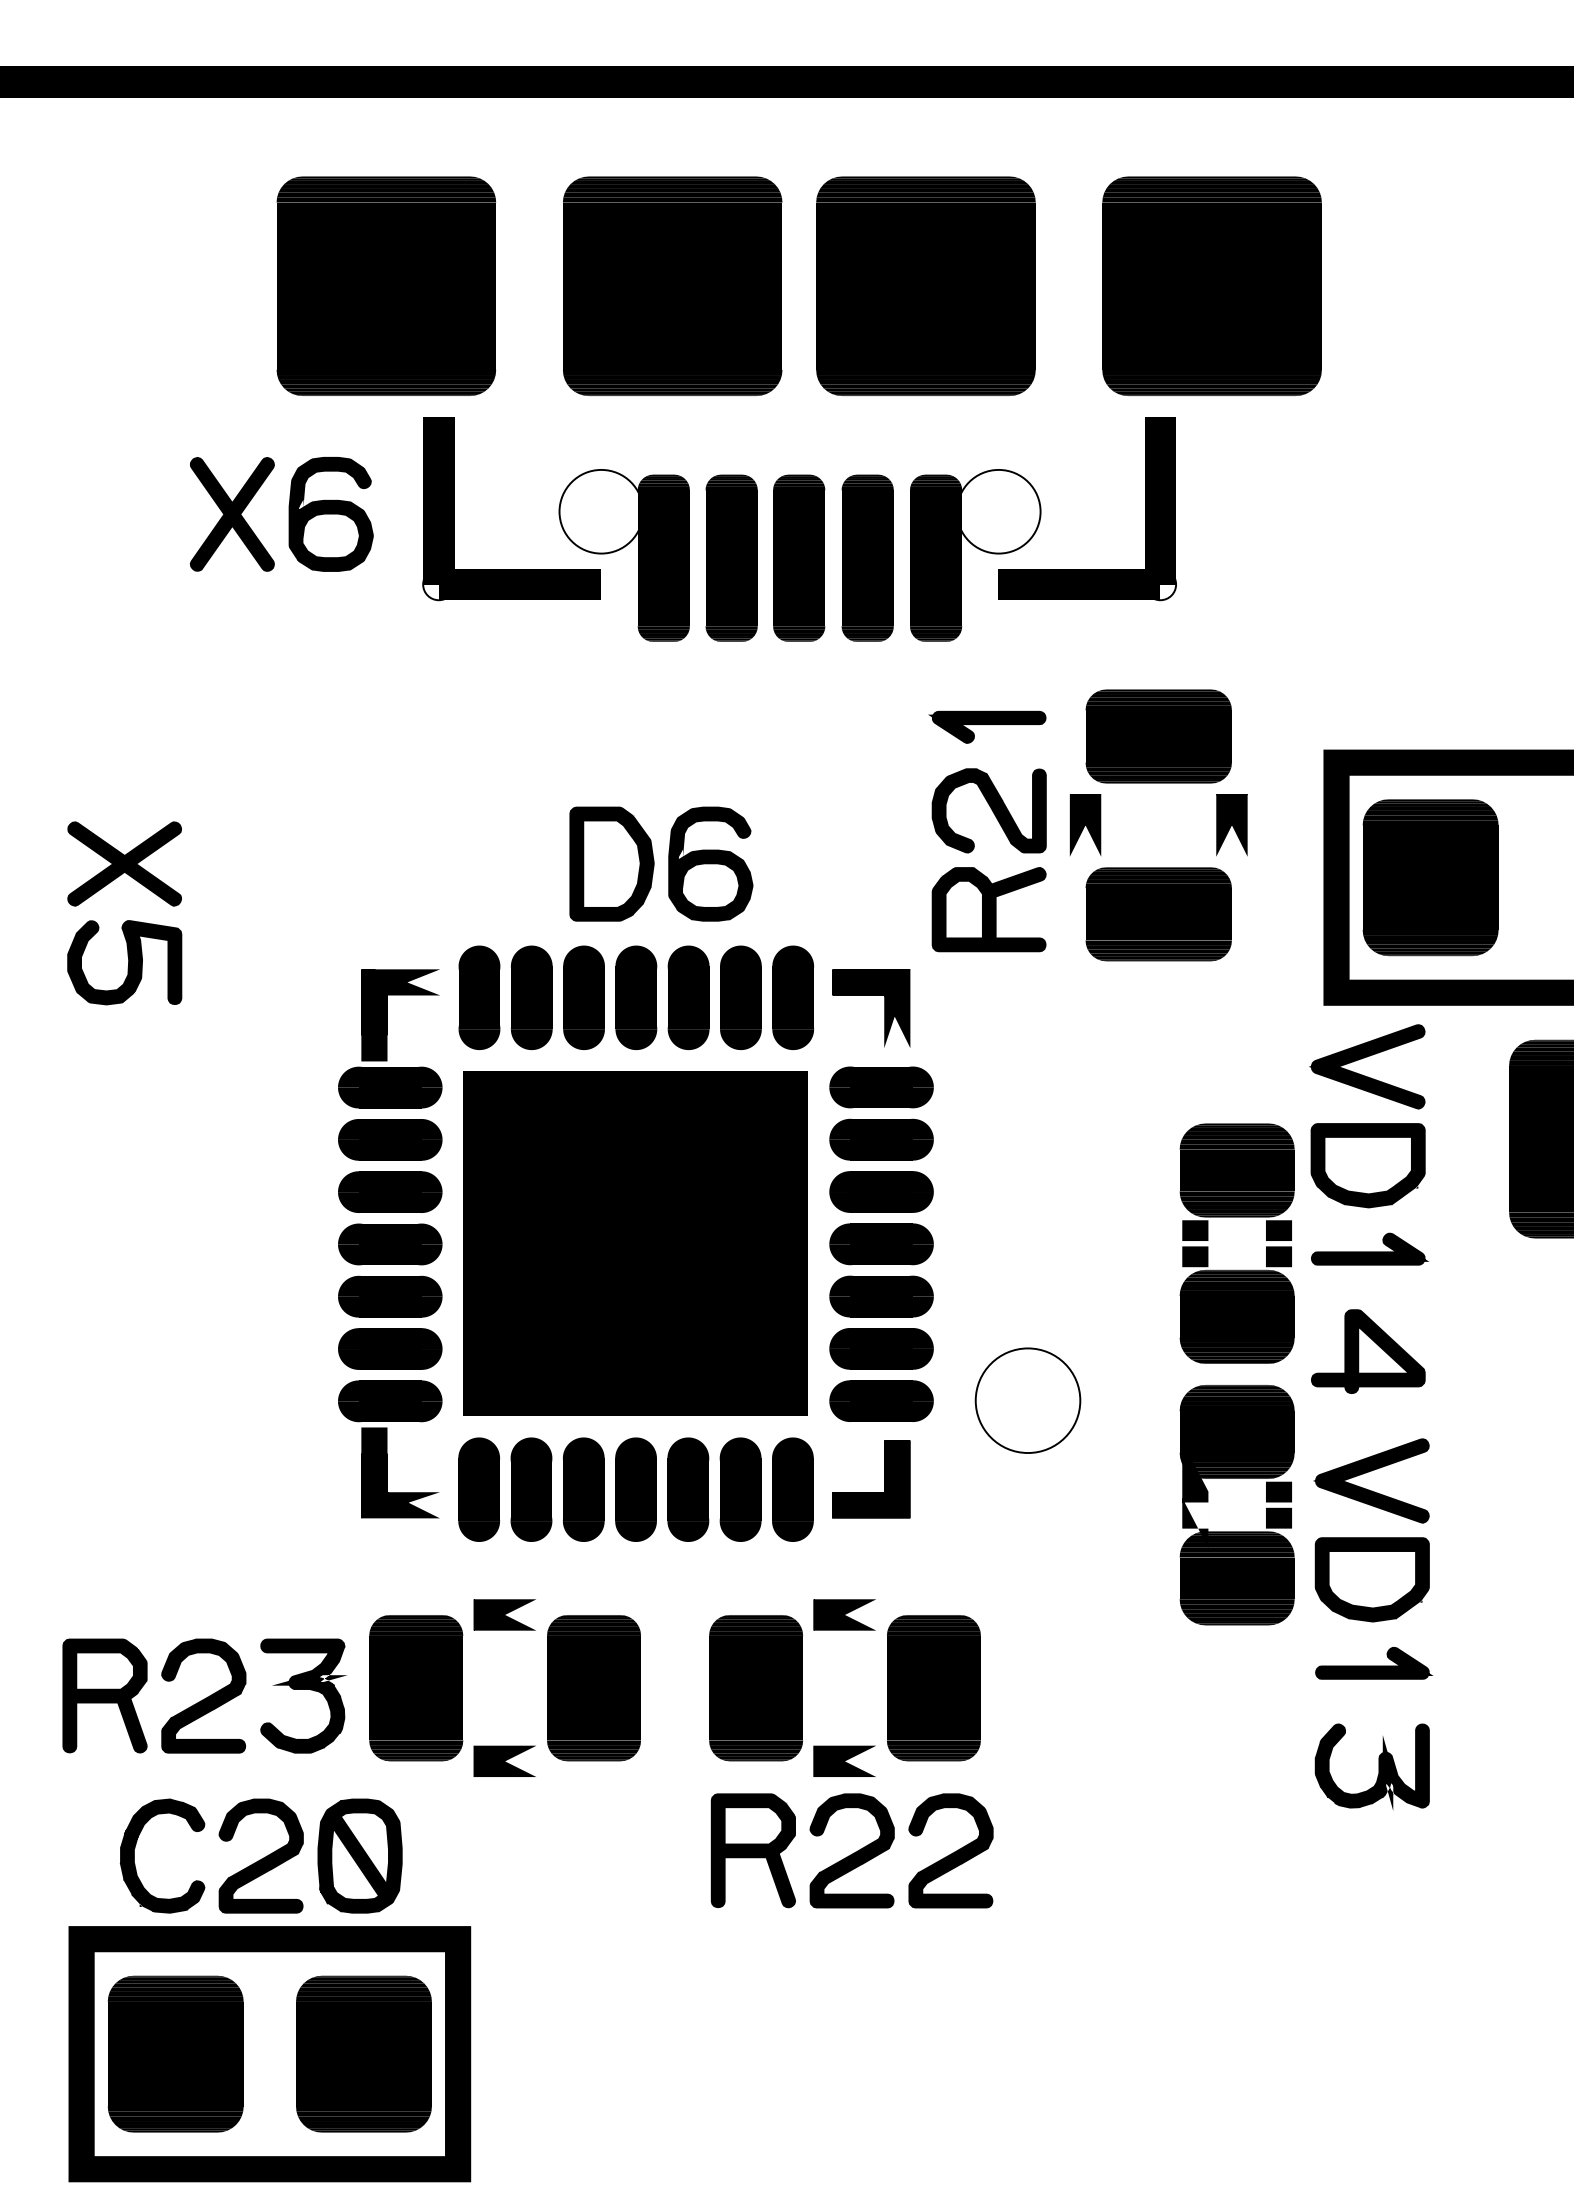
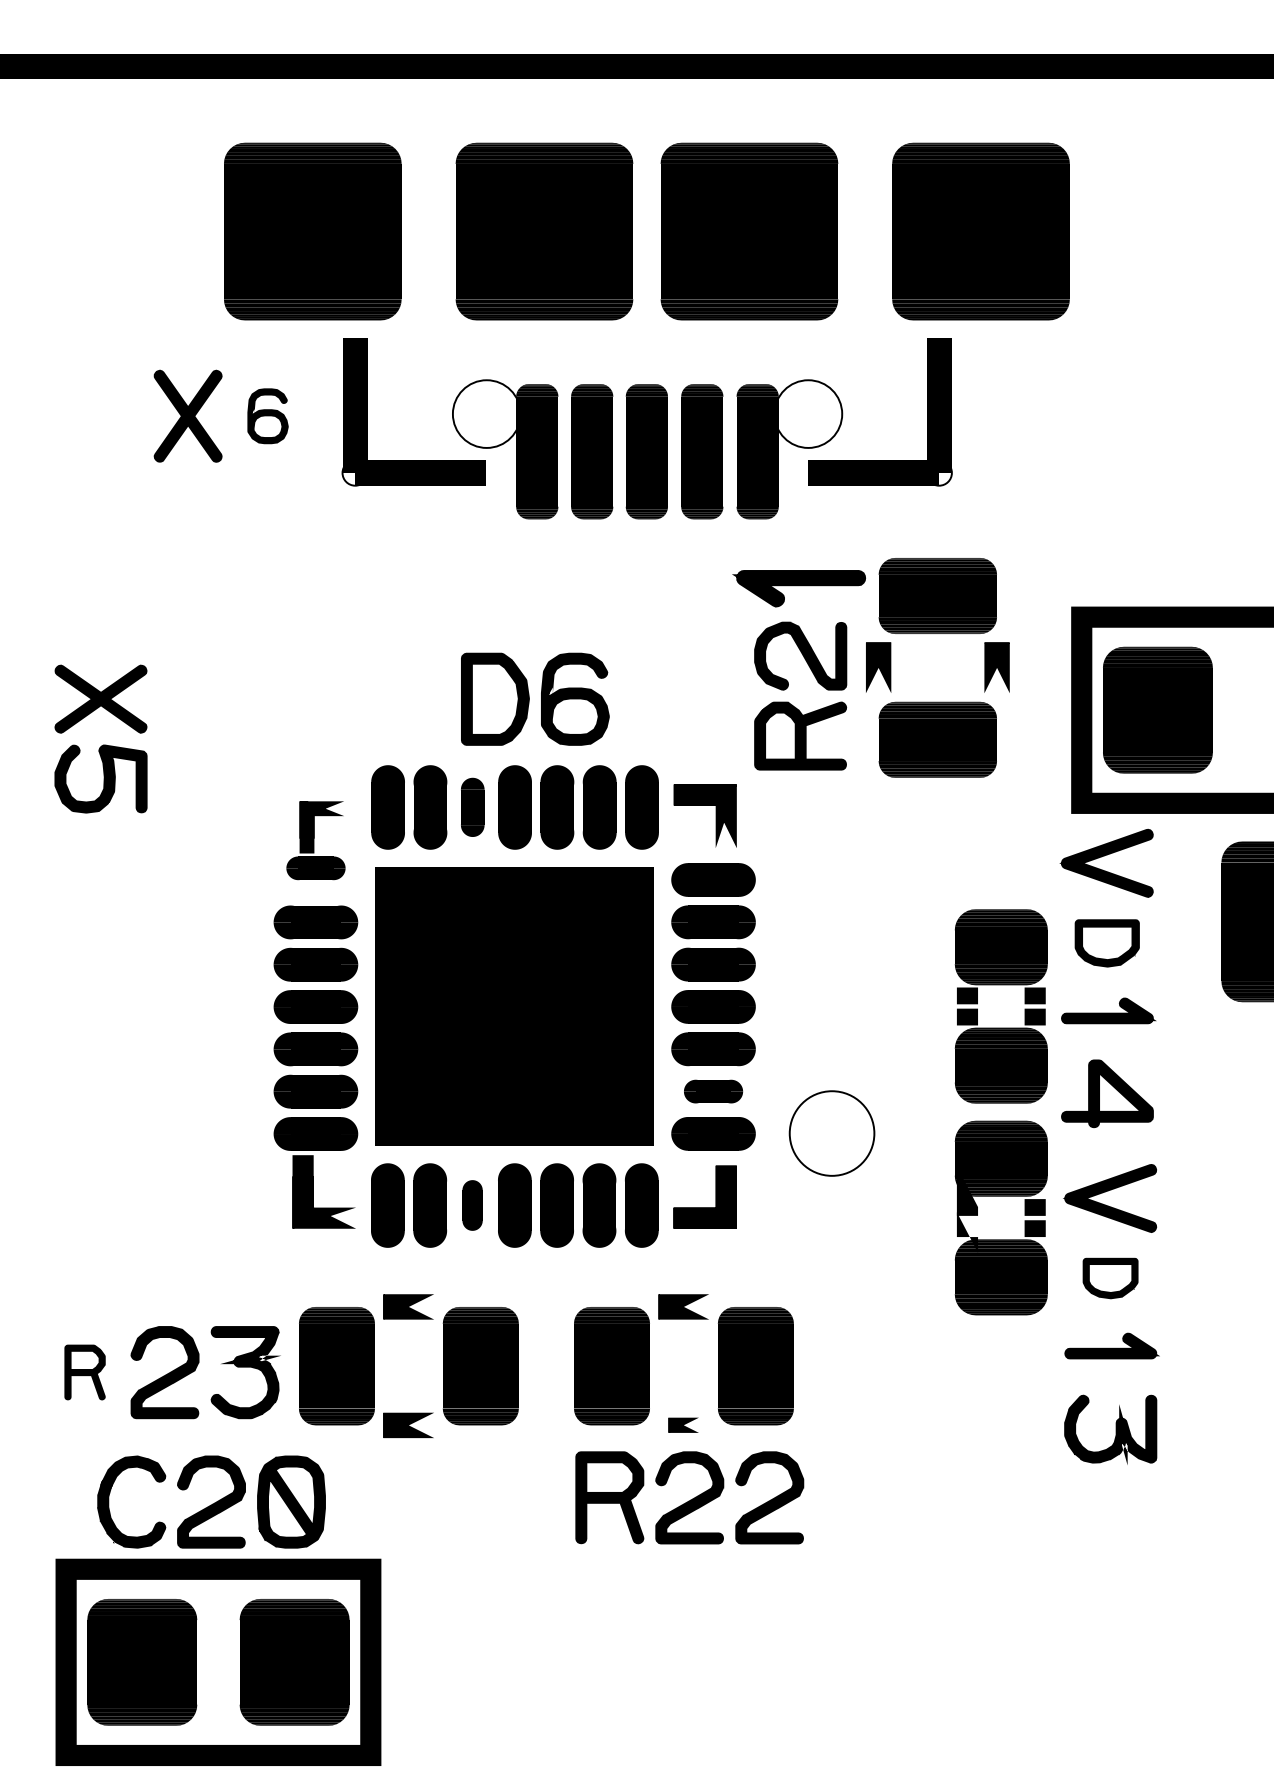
part: (330, 514) -> (267, 416), size x0.6
part: (987, 726) -> (799, 587), size x1.4
part: (583, 997) -> (472, 807), size x0.7
part: (390, 1038) -> (316, 840), size x0.7
part: (1367, 1165) -> (1106, 943), size x0.7
part: (881, 1348) -> (713, 1091), size x0.7
part: (583, 1489) -> (472, 1205), size x0.6
part: (1371, 1579) -> (1110, 1278), size x0.6
part: (104, 1695) -> (84, 1372), size x0.6
part: (844, 1760) -> (683, 1424), size x0.6

